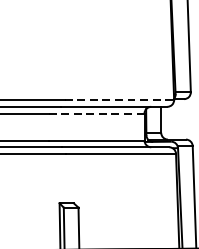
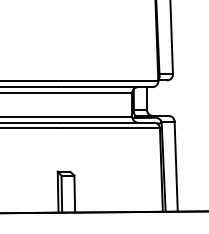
line: (119, 100) -> (110, 81), dashed -> solid
line: (96, 114) -> (90, 93), dashed -> solid

